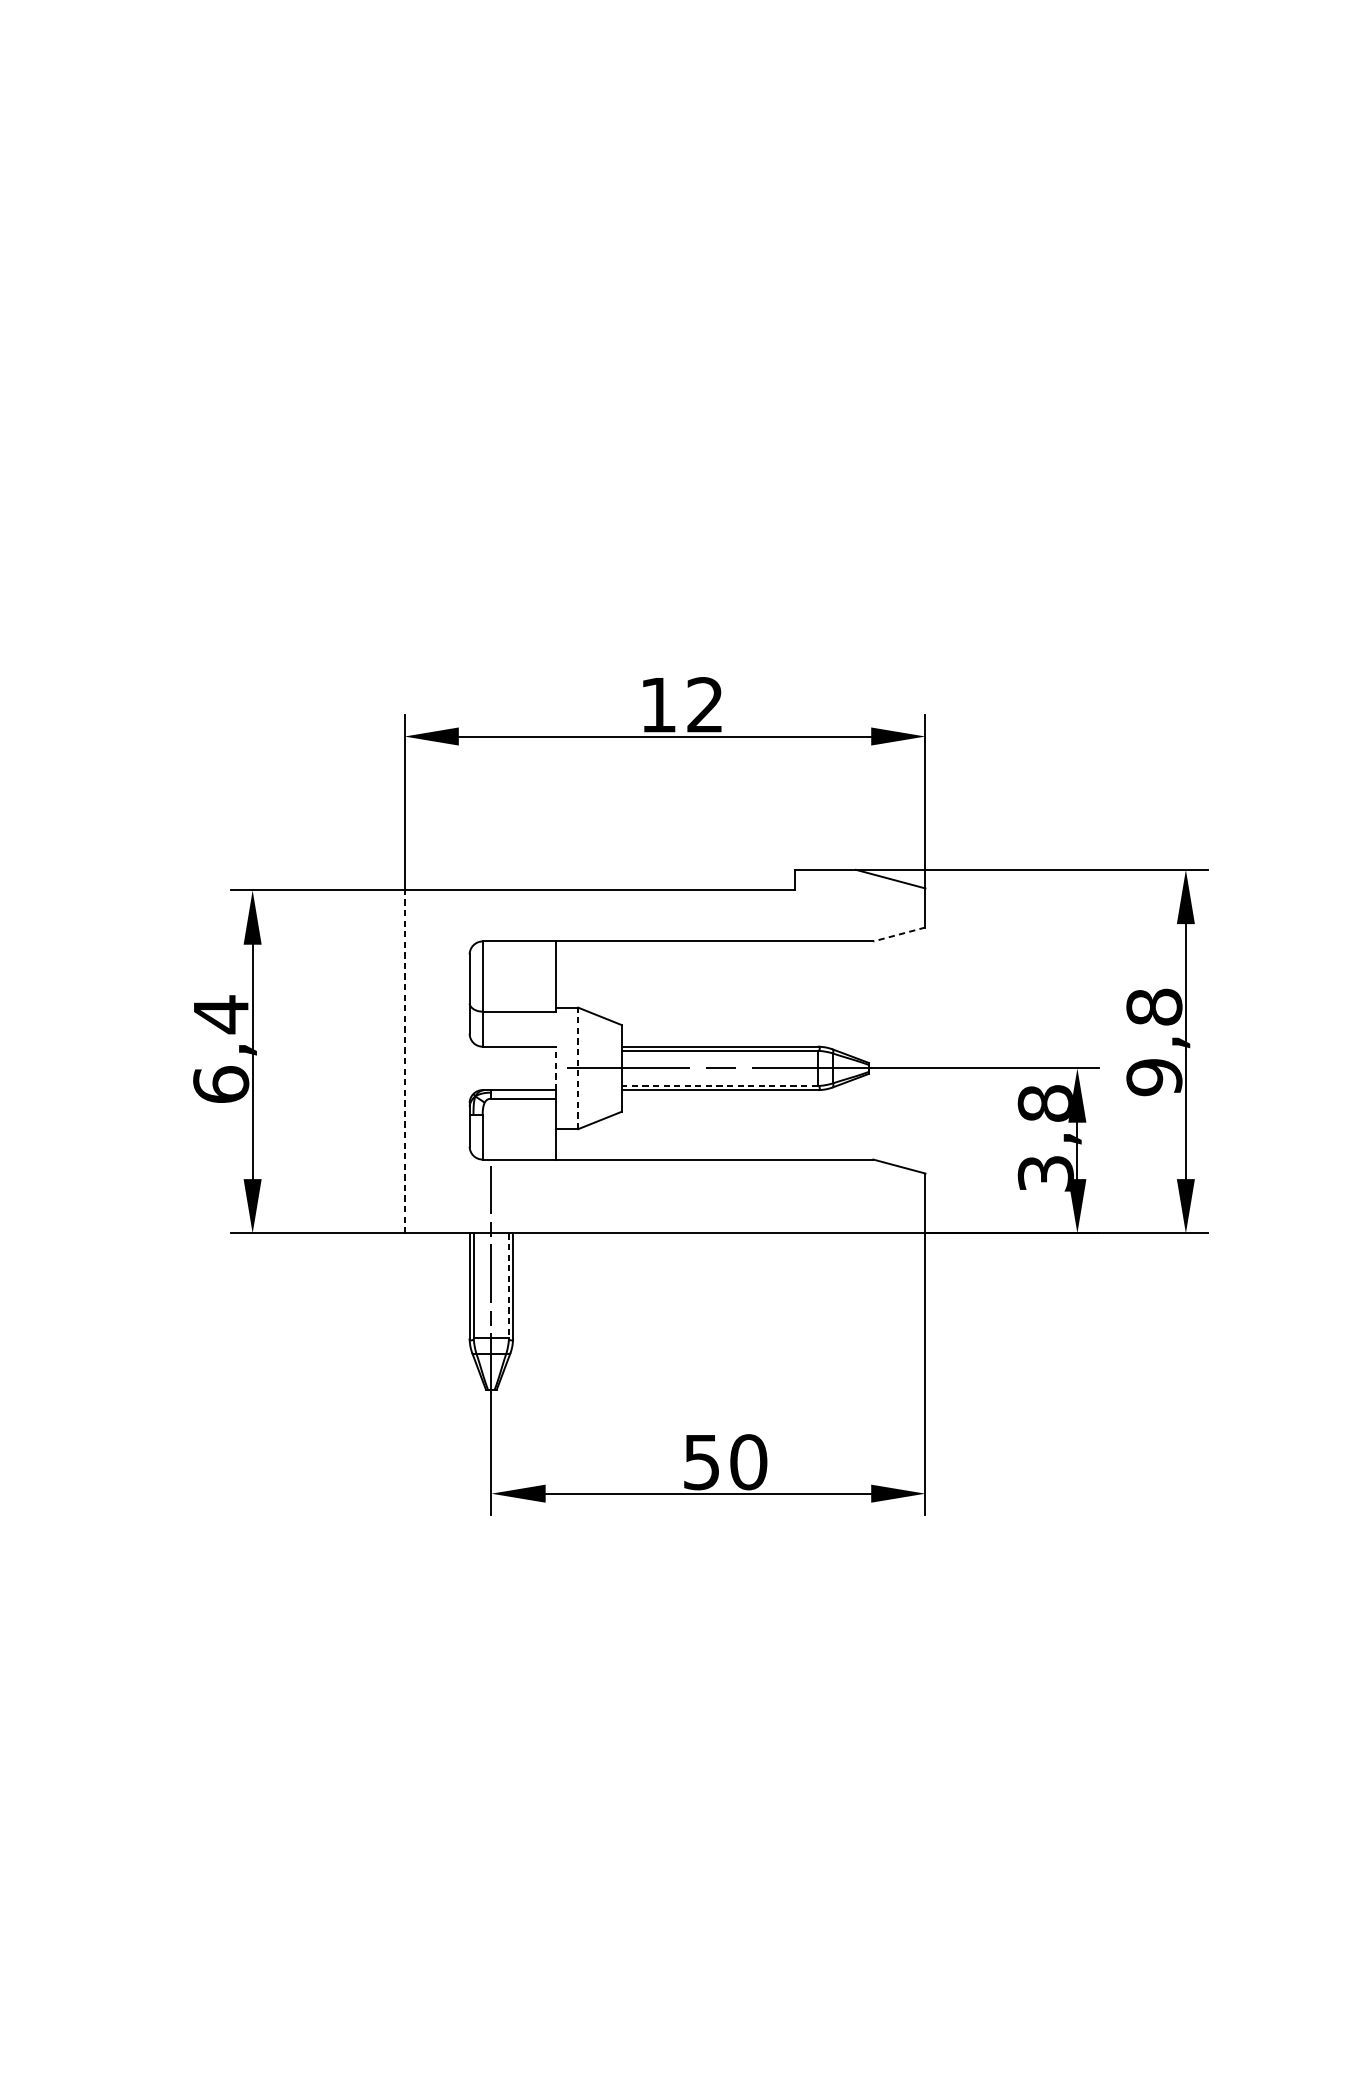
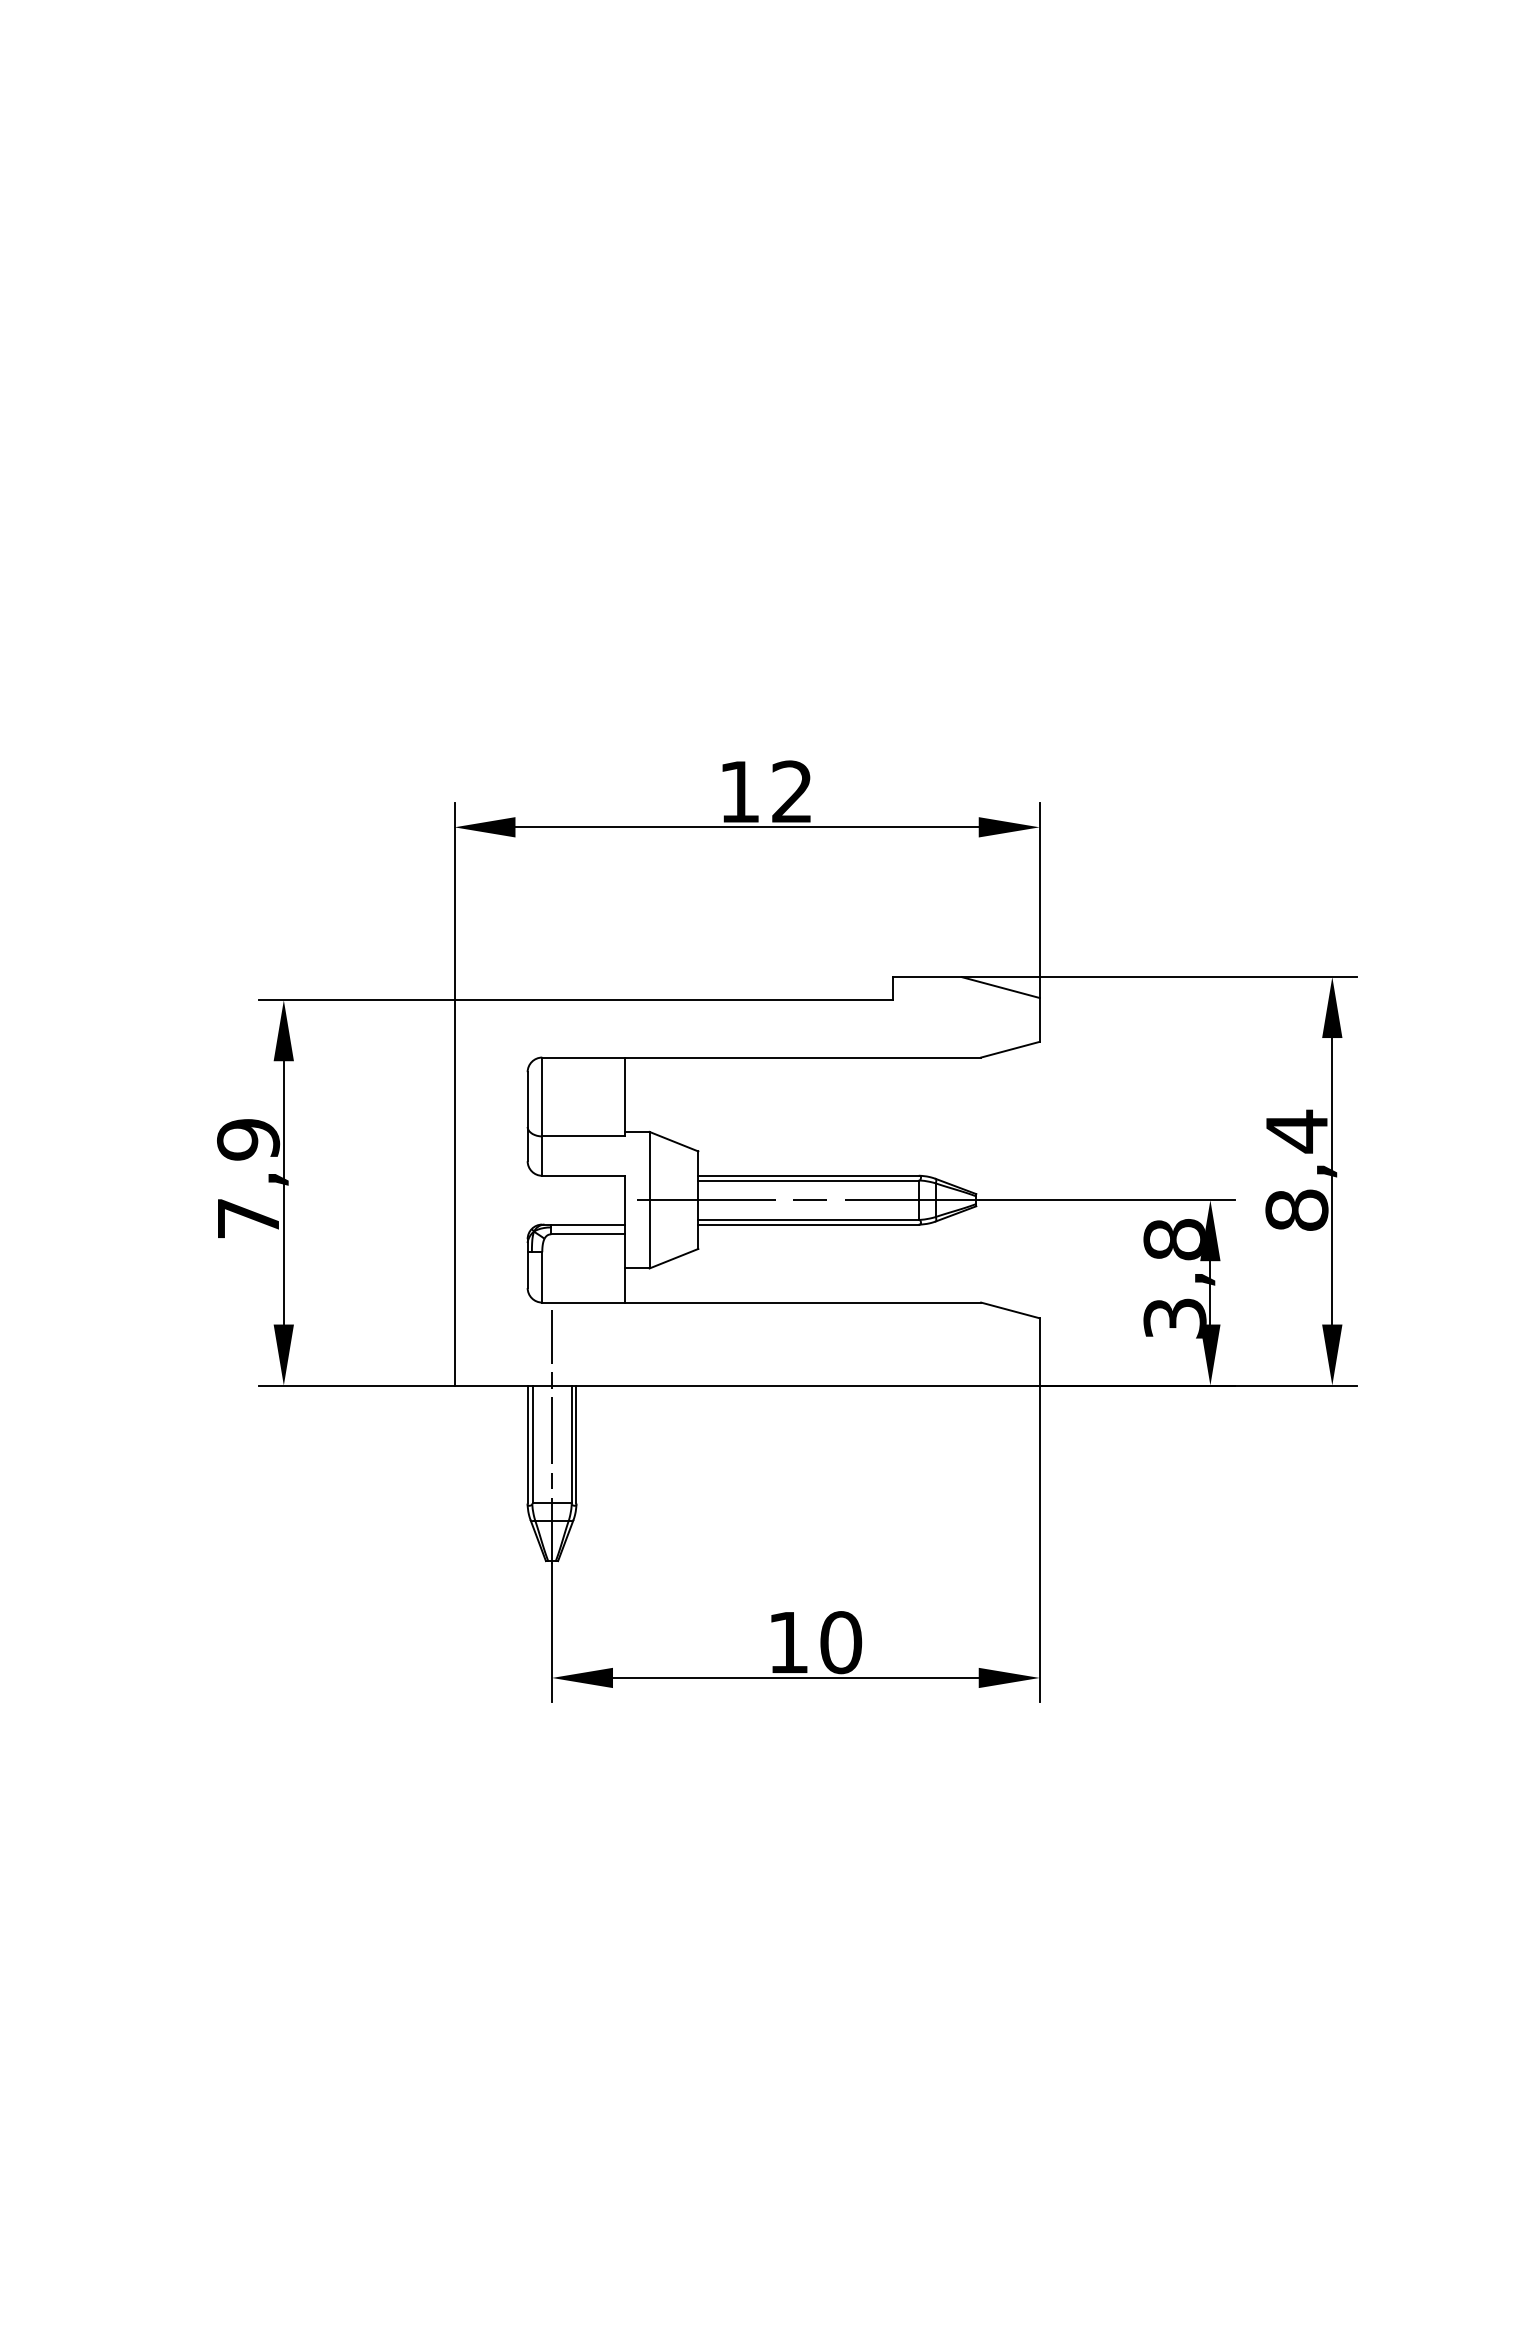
line: (898, 934) -> (1009, 1049), dashed -> solid
text: (1154, 1041) -> (1296, 1170), 9,8 -> 8,4
text: (221, 1049) -> (248, 1178), 6,4 -> 7,9
line: (404, 1061) -> (454, 1192), dashed -> solid
line: (556, 1067) -> (625, 1199), dashed -> solid
line: (578, 1067) -> (649, 1199), dashed -> solid
line: (719, 1085) -> (808, 1219), dashed -> solid
line: (508, 1285) -> (571, 1444), dashed -> solid
text: (700, 1463) -> (787, 1643), 50 -> 10

